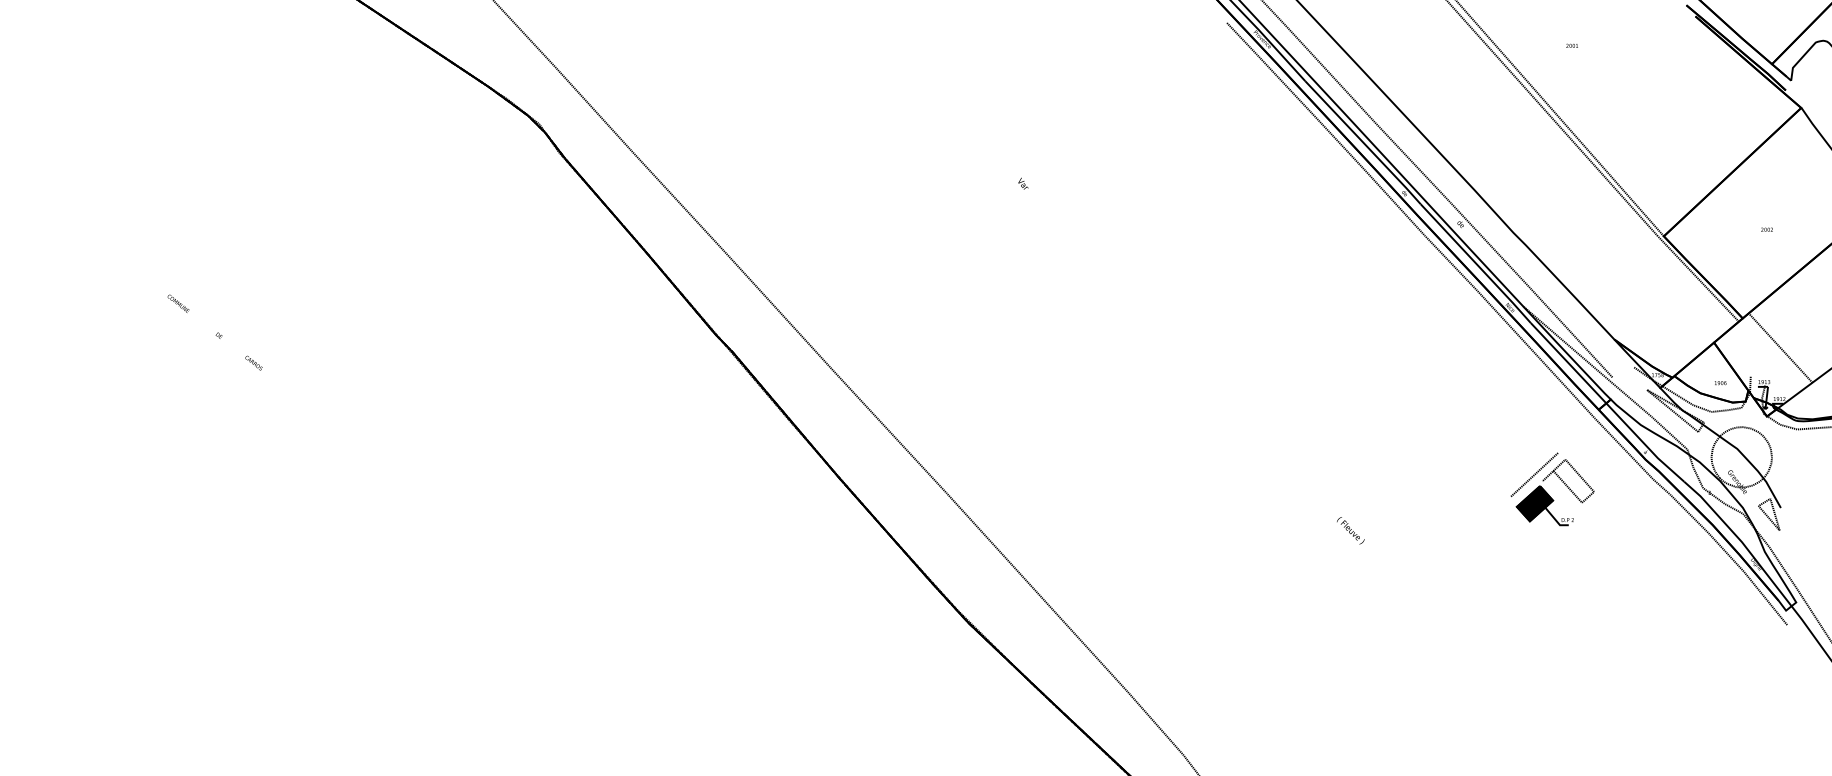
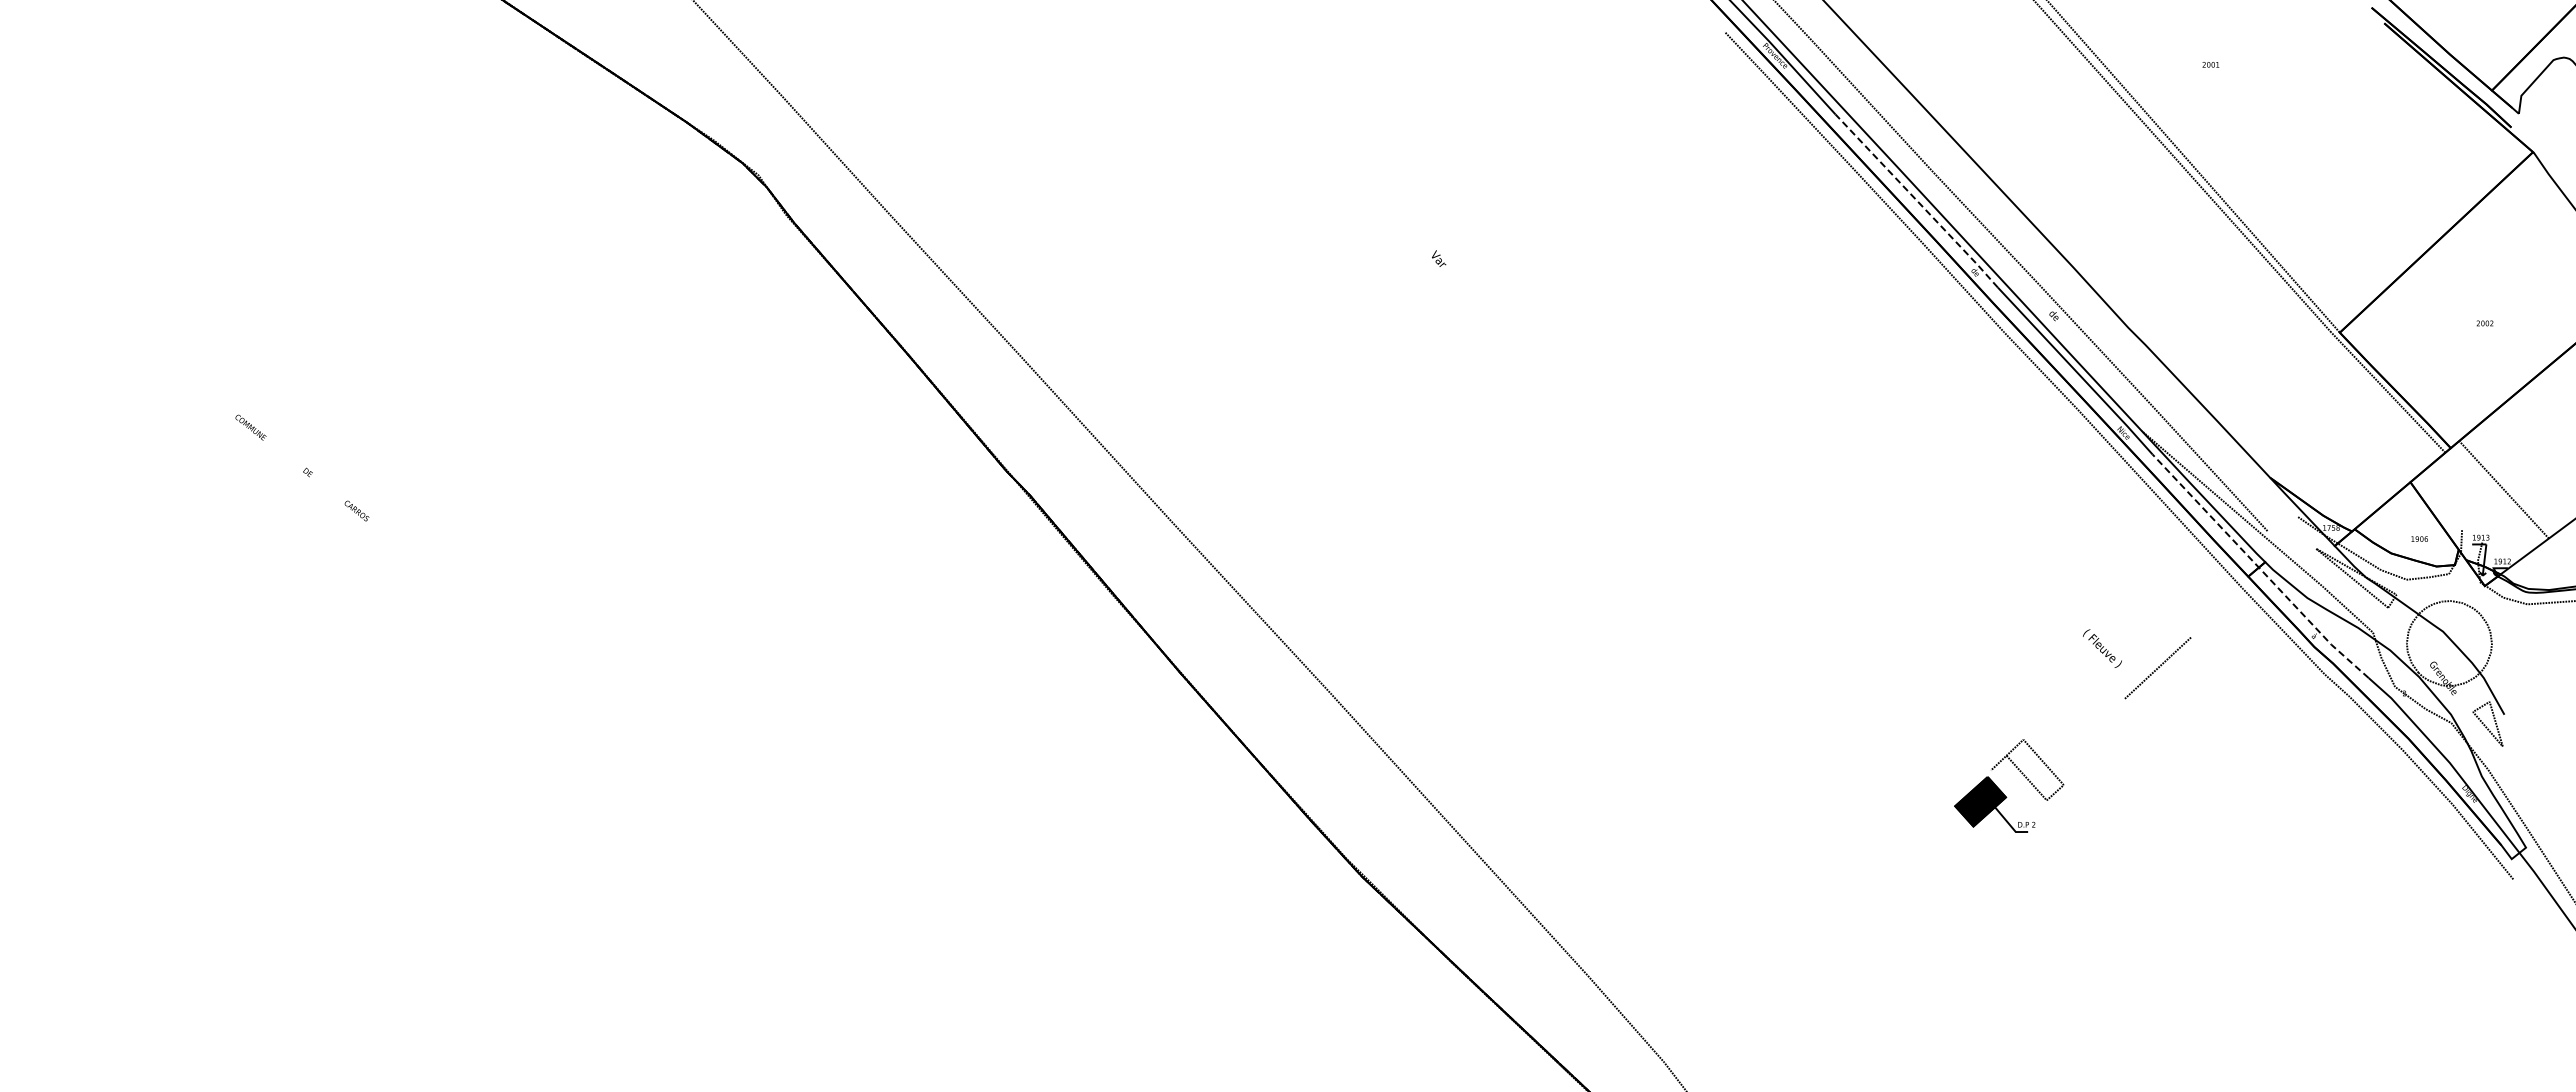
line: (1363, 142) -> (1917, 200), solid -> dashed
line: (1607, 403) -> (2260, 568), solid -> dashed
part: (1550, 496) -> (2002, 791), moved
text: (1350, 530) -> (2102, 648), moved

